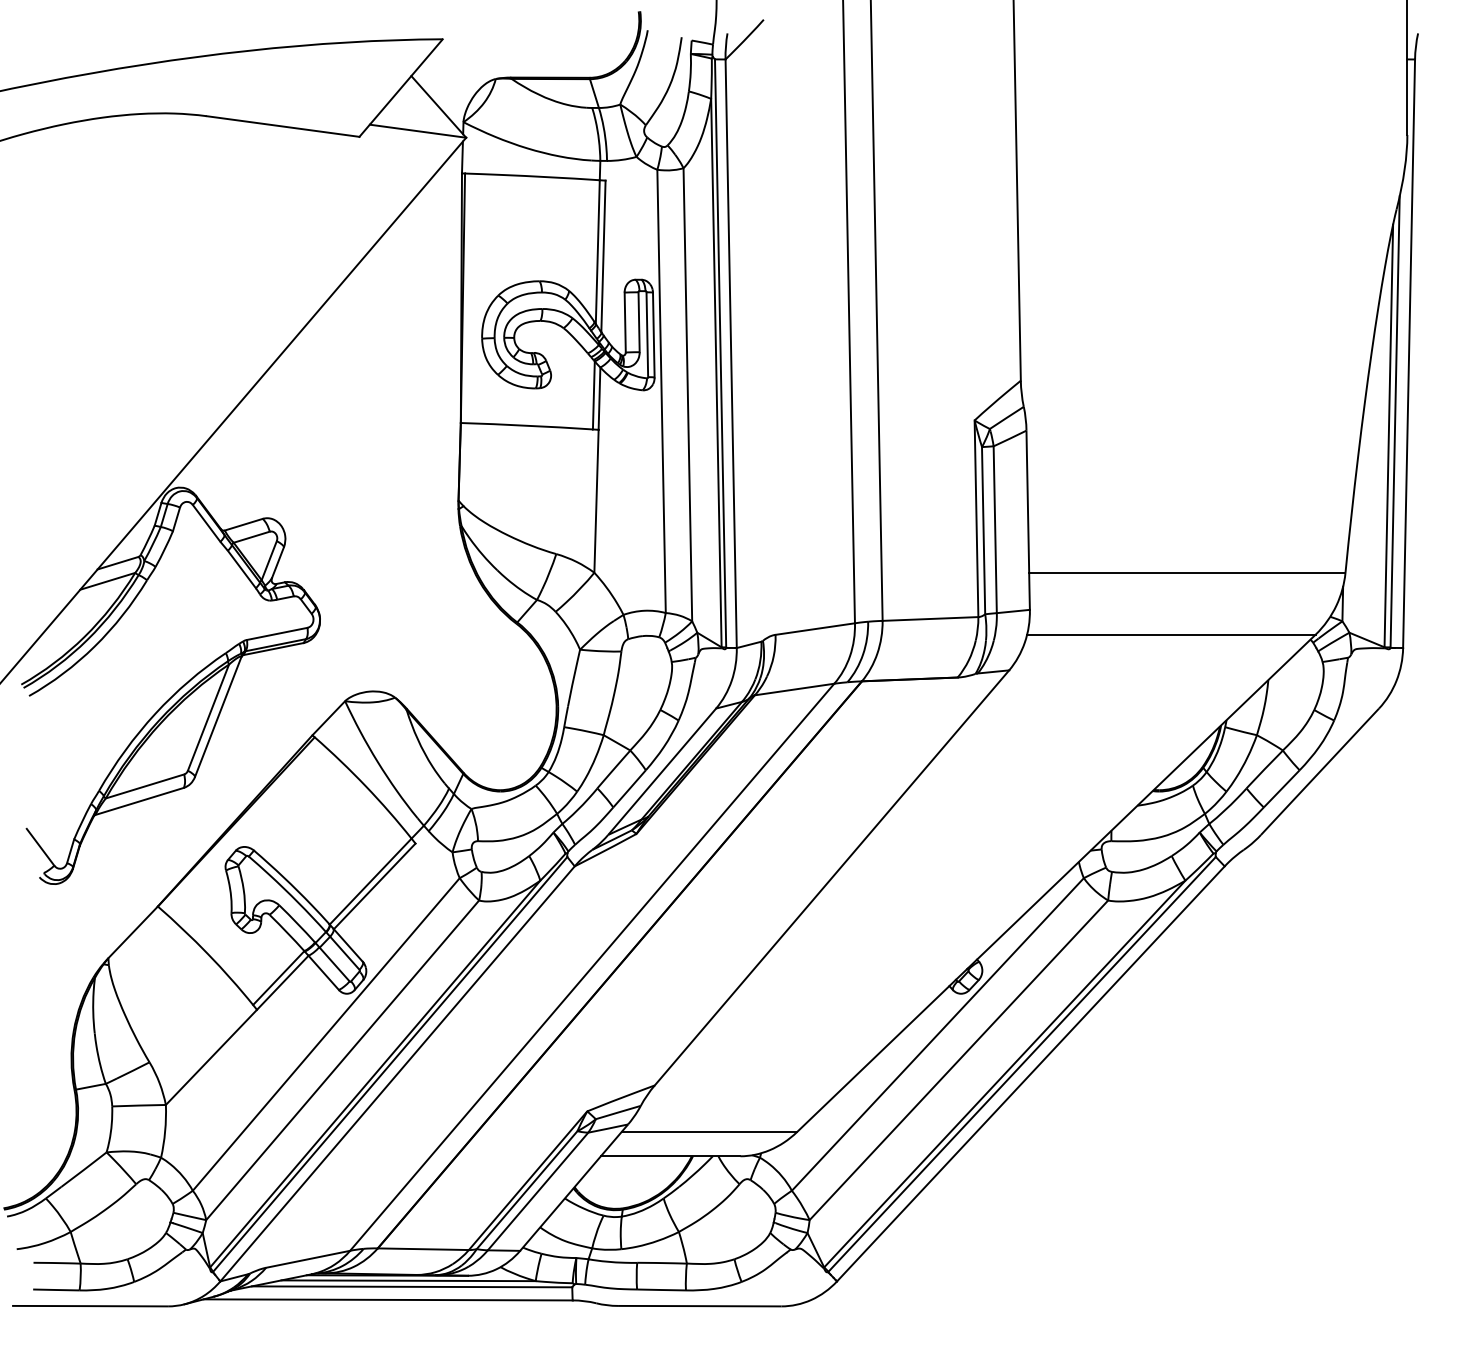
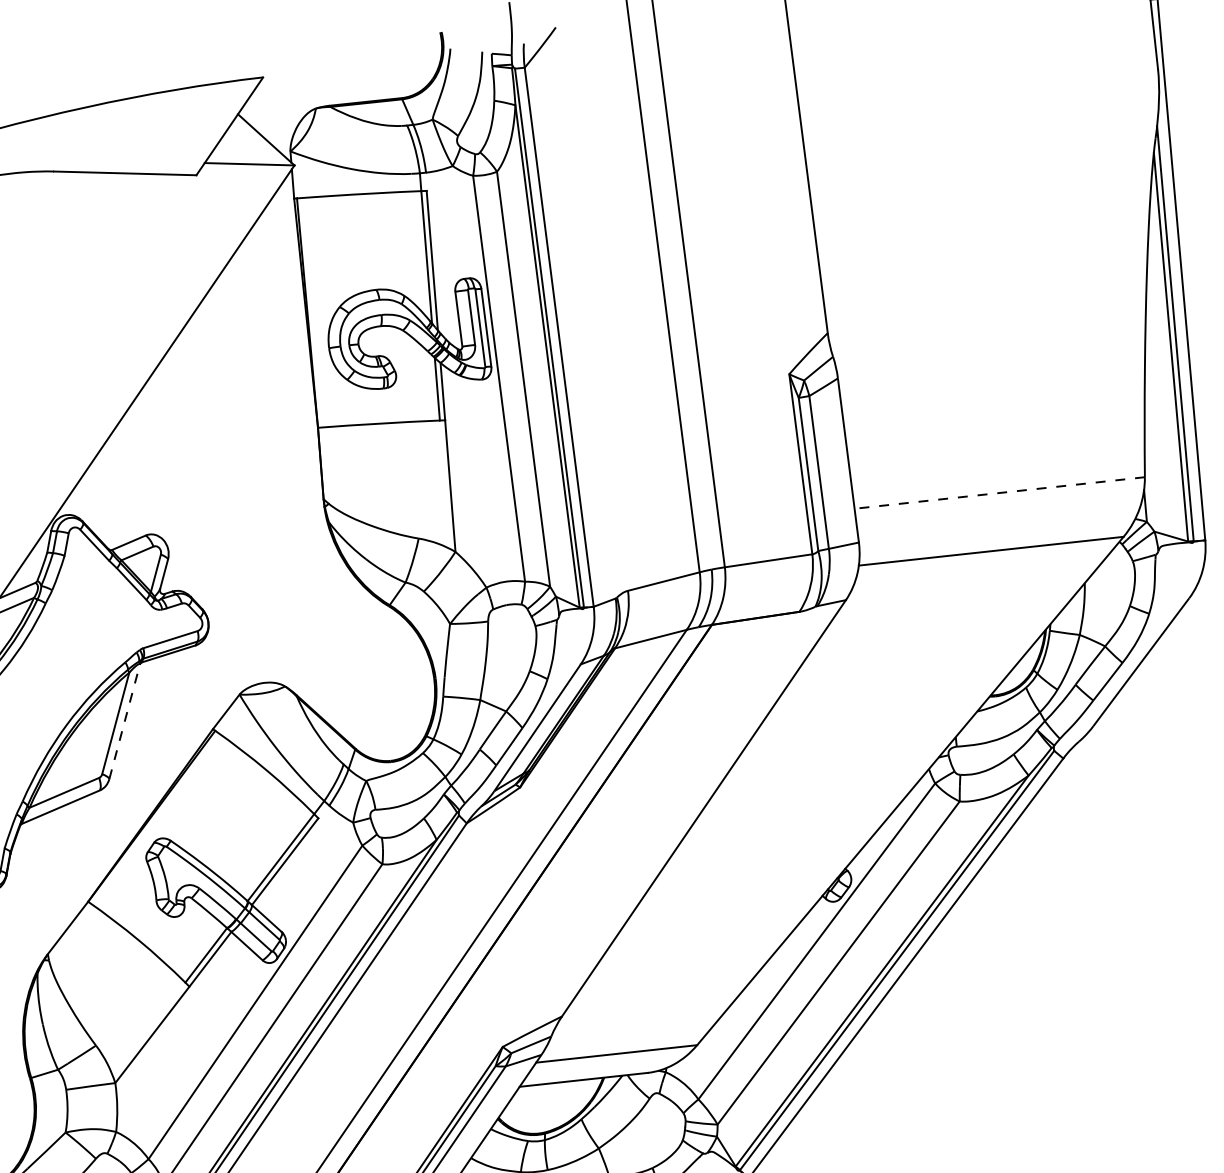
line: (1186, 572) -> (998, 492), solid -> dashed
line: (218, 717) -> (124, 722), solid -> dashed

